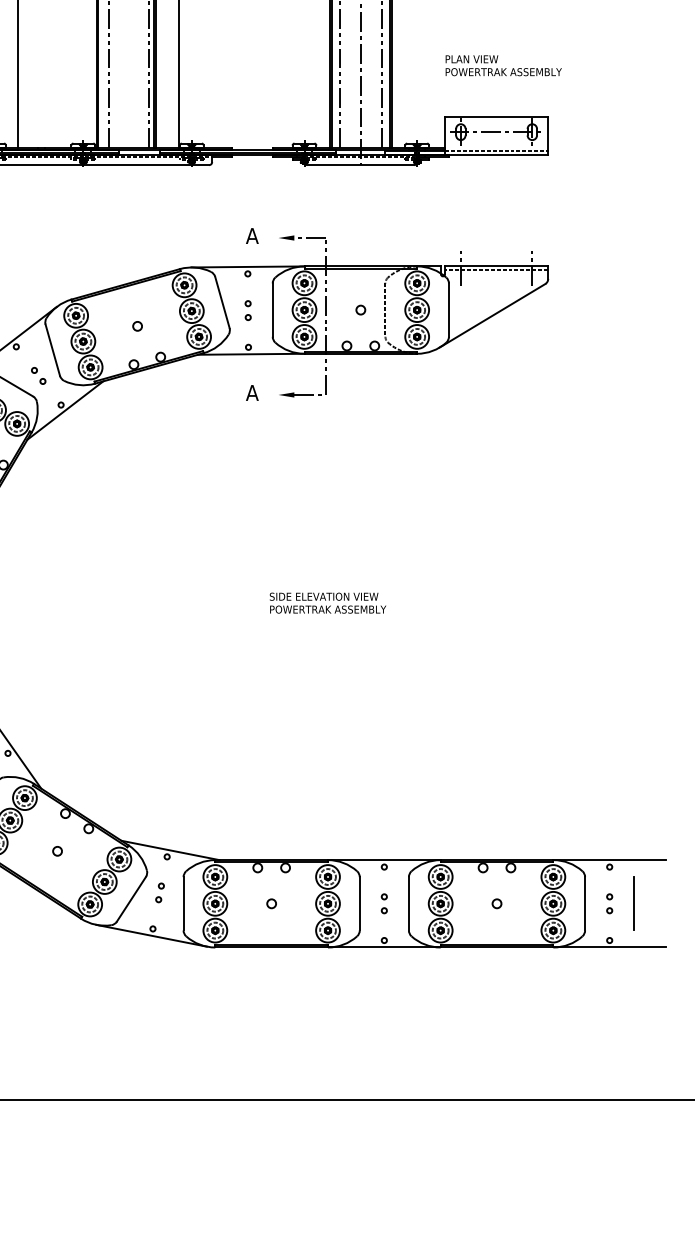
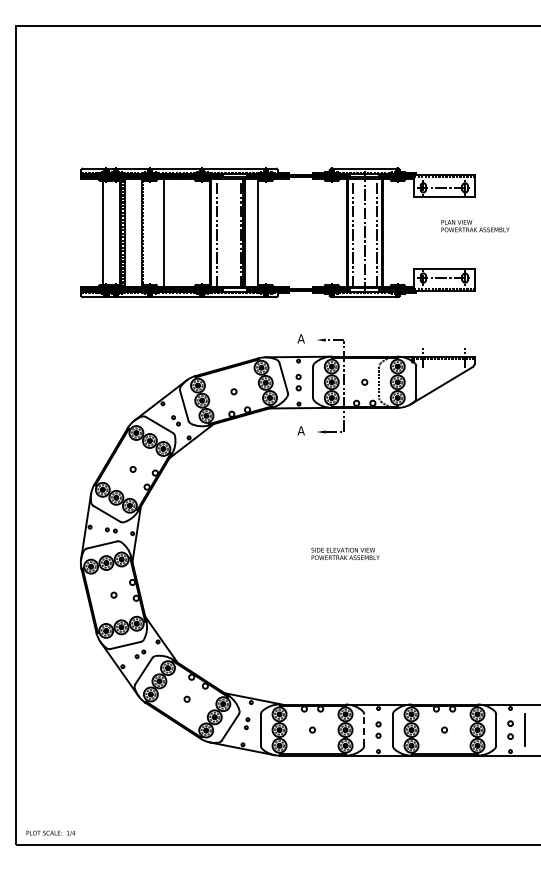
text: (503, 66) -> (475, 226), moved
part: (247, 310) -> (298, 382), size x1.4
part: (384, 902) -> (378, 729), size x1.4
part: (609, 902) -> (510, 729), size x1.6
line: (360, 904) -> (364, 730), solid -> dashed

